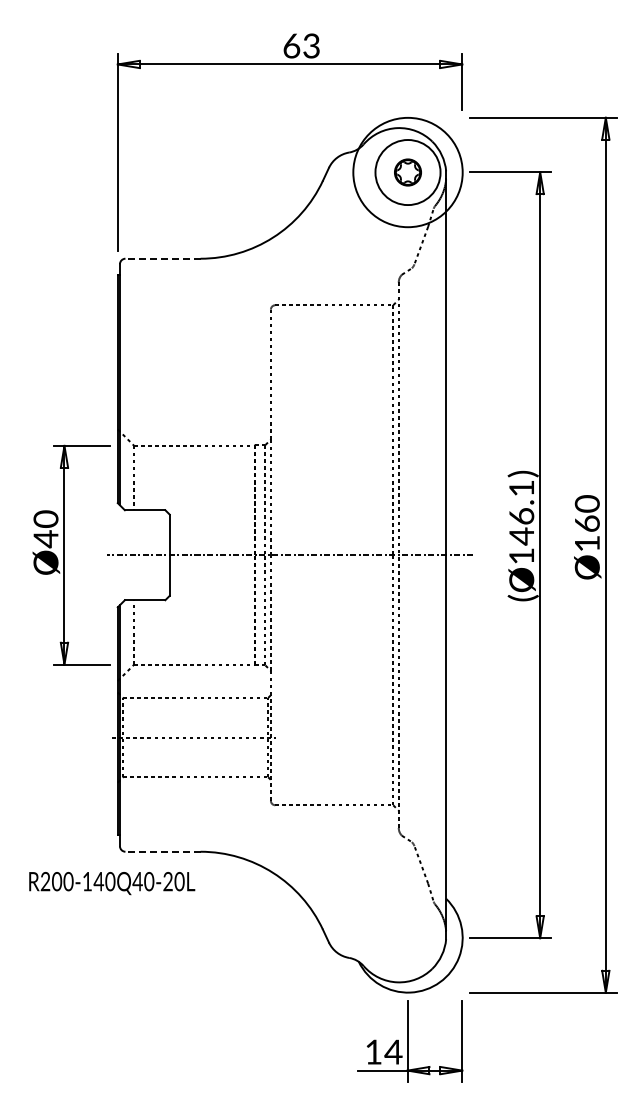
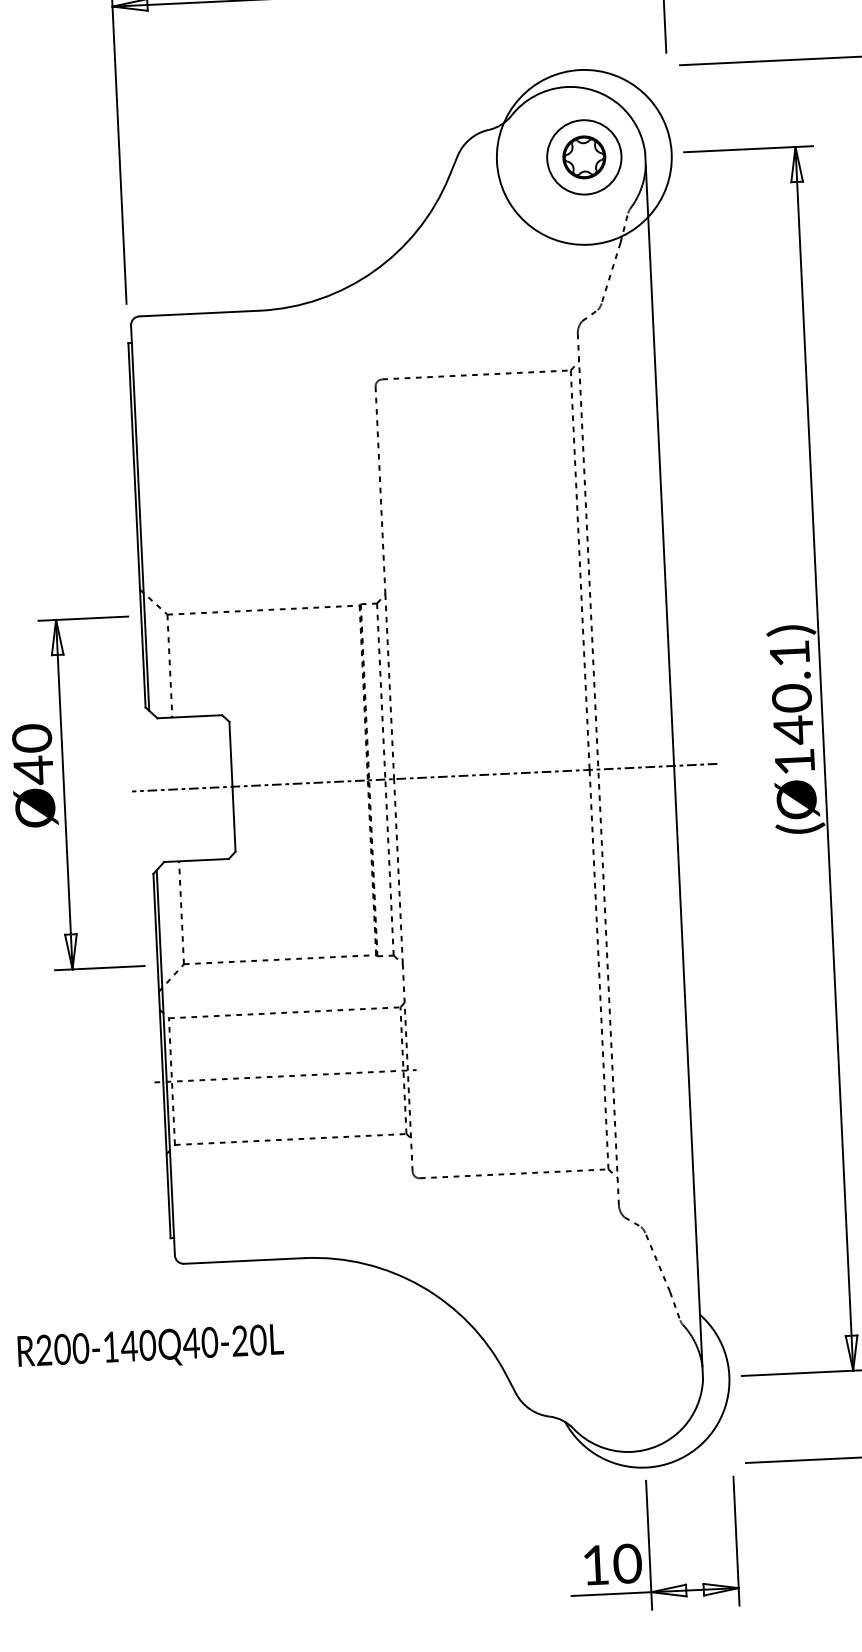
circle: (407, 172) -> (583, 157), size x0.71
line: (163, 258) -> (200, 313), dashed -> solid
text: (521, 516) -> (791, 698), (Ø146.1) -> (Ø140.1)
line: (163, 851) -> (244, 1260), dashed -> solid
text: (112, 883) -> (151, 1348), moved
text: (393, 1051) -> (627, 1562), 14 -> 10

